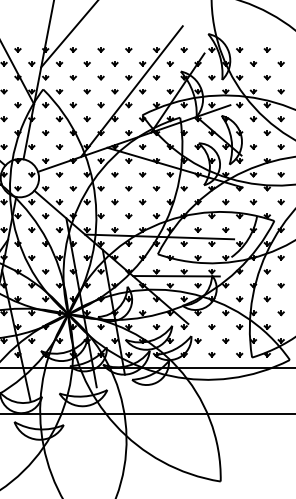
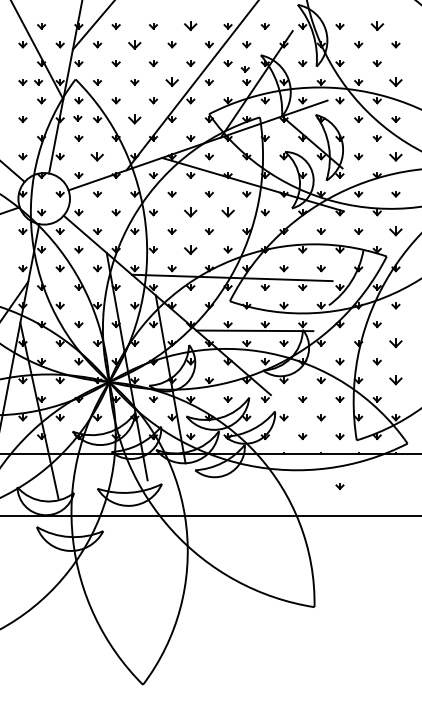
part: (128, 50) -> (190, 26), size x1.6
part: (266, 50) -> (376, 26), size x1.6
part: (86, 63) -> (134, 44), size x1.6
part: (168, 82) -> (244, 69), added
part: (15, 91) -> (38, 82), added
part: (114, 91) -> (171, 82), size x1.6
part: (280, 91) -> (395, 82), size x1.6
part: (44, 118) -> (77, 118), added
part: (86, 119) -> (134, 119), size x1.6
part: (59, 146) -> (97, 156), size x1.6
part: (280, 146) -> (395, 156), size x1.6
part: (128, 188) -> (190, 212), size x1.6
part: (156, 188) -> (227, 212), size x1.6
part: (280, 202) -> (395, 231), size x1.6
part: (128, 215) -> (190, 249), size x1.6
part: (280, 285) -> (395, 343), size x1.6
part: (280, 313) -> (395, 380), size x1.6
part: (239, 391) -> (339, 486), added

